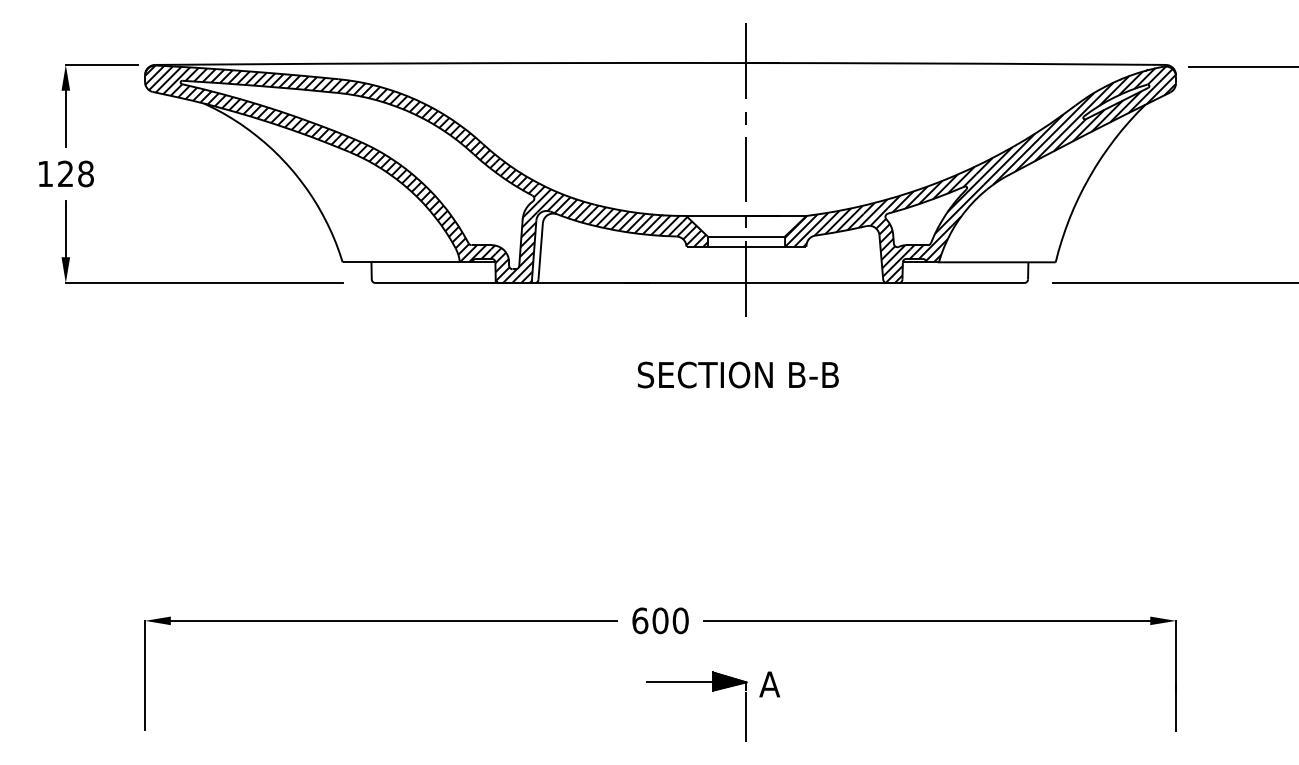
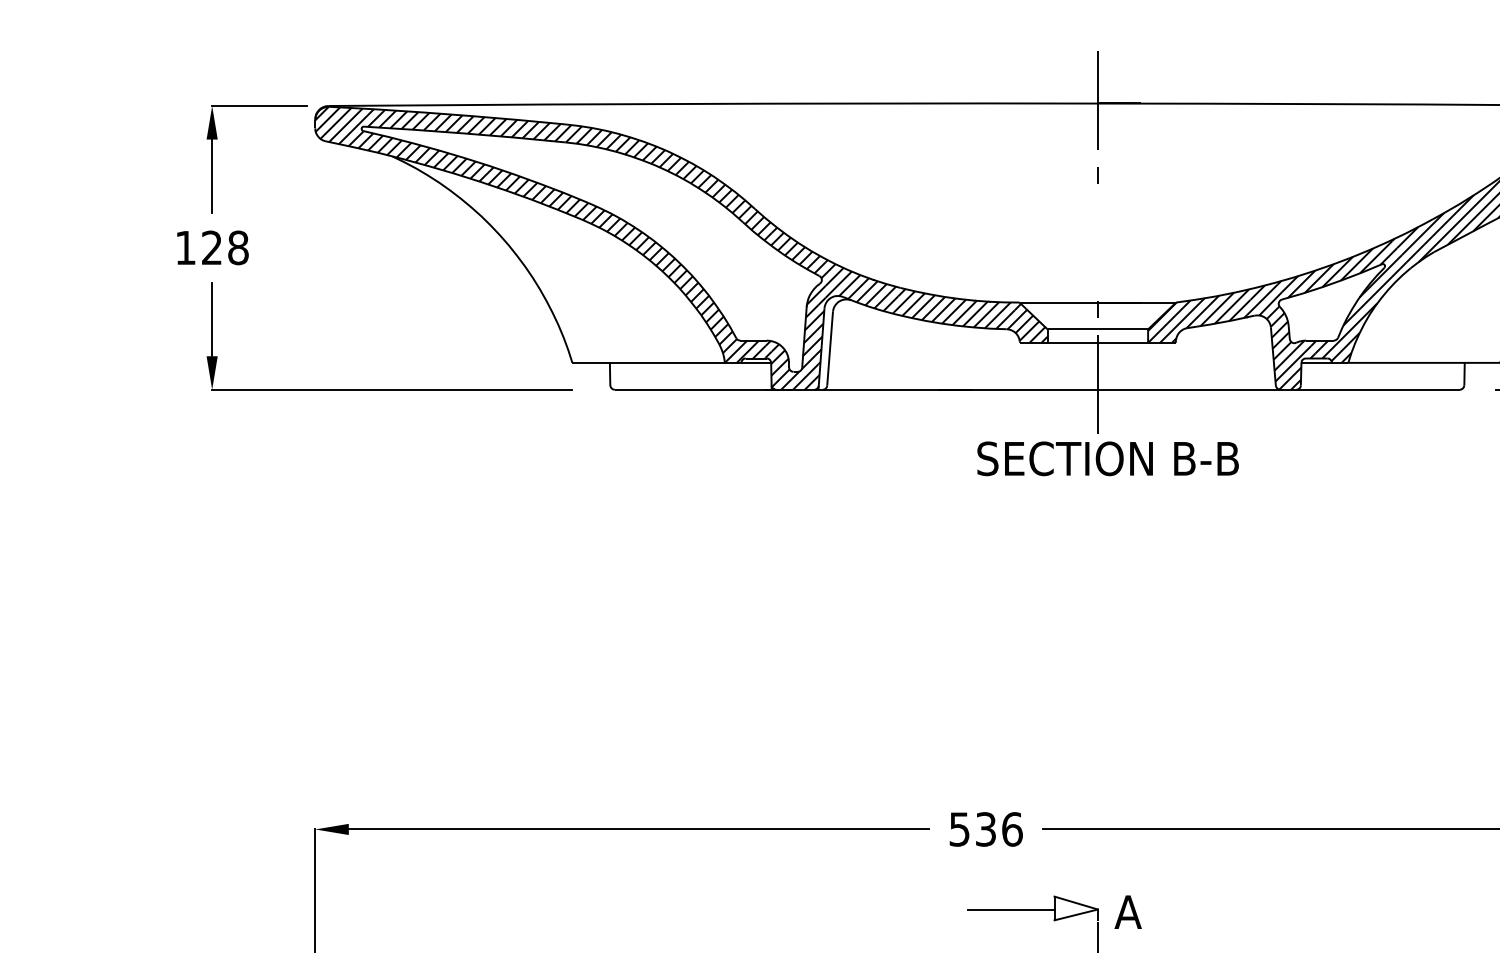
line: (745, 169) -> (1096, 242), removed
text: (738, 374) -> (1108, 458), moved
text: (660, 620) -> (986, 828), 600 -> 536
hatch: (729, 681) -> (1075, 908), removed

